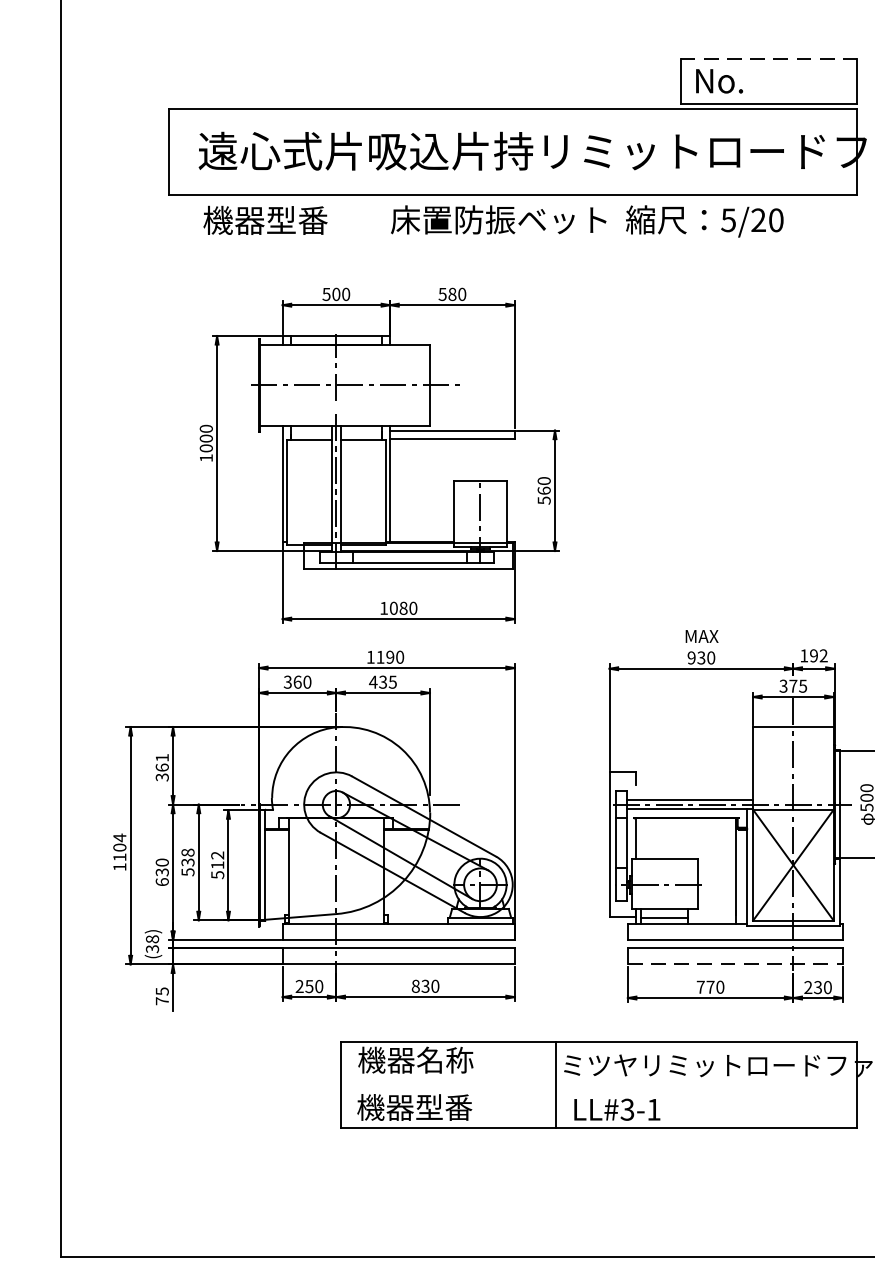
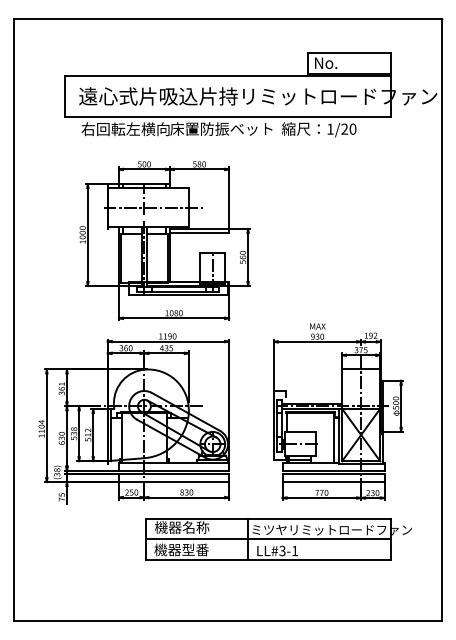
line: (768, 58) -> (349, 52), dashed -> solid
text: (728, 218) -> (330, 128), 5/20 -> 1/20
text: (296, 220) -> (125, 129), 機器型番 -> 右回転左横向
line: (735, 965) -> (333, 482), dashed -> solid
line: (598, 1085) -> (268, 539), added

